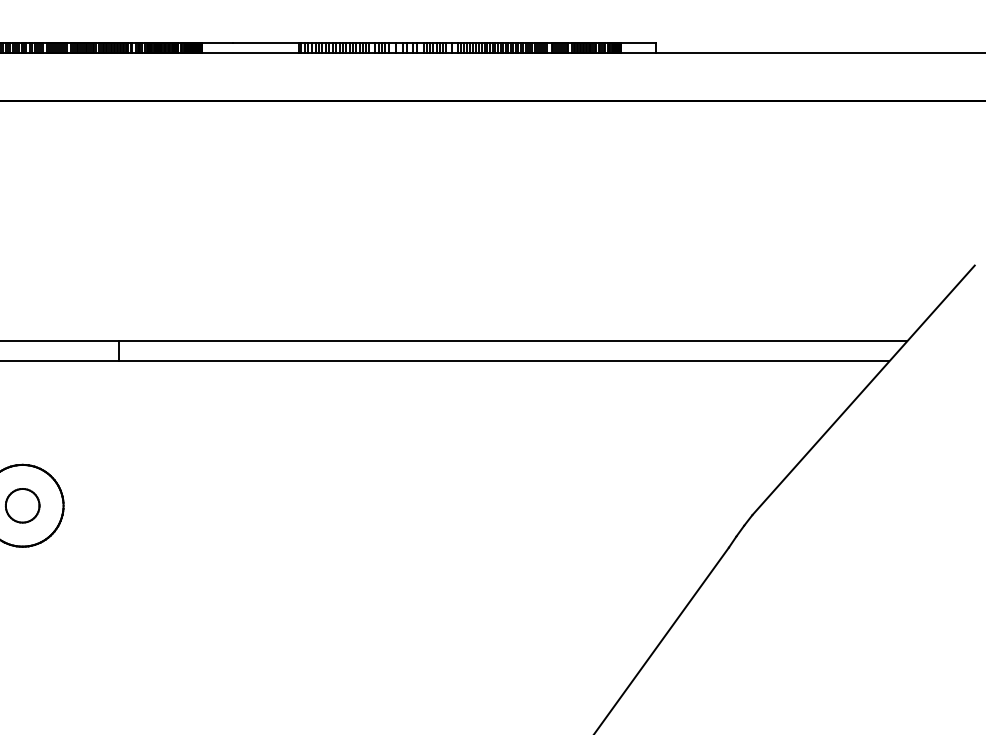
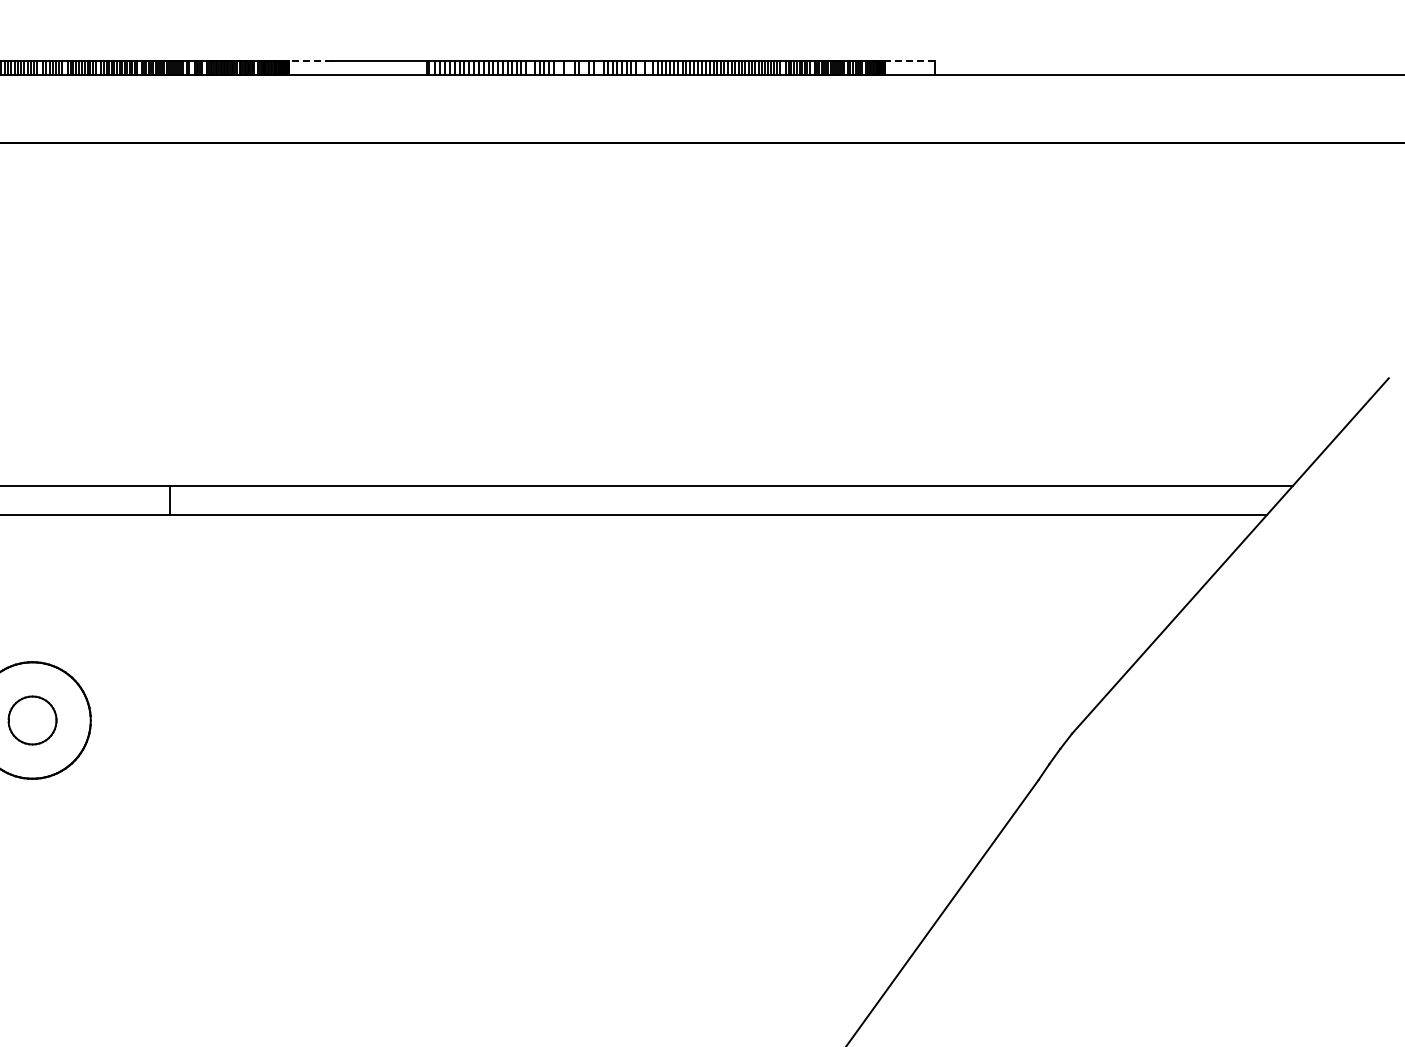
line: (217, 43) -> (309, 61), solid -> dashed
line: (639, 43) -> (910, 61), solid -> dashed

